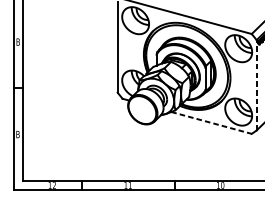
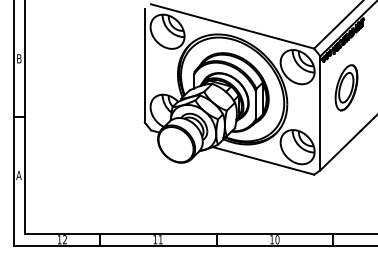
line: (256, 84) -> (320, 112), dashed -> solid
line: (211, 122) -> (263, 160), dashed -> solid
text: (17, 134) -> (18, 175), B -> A

